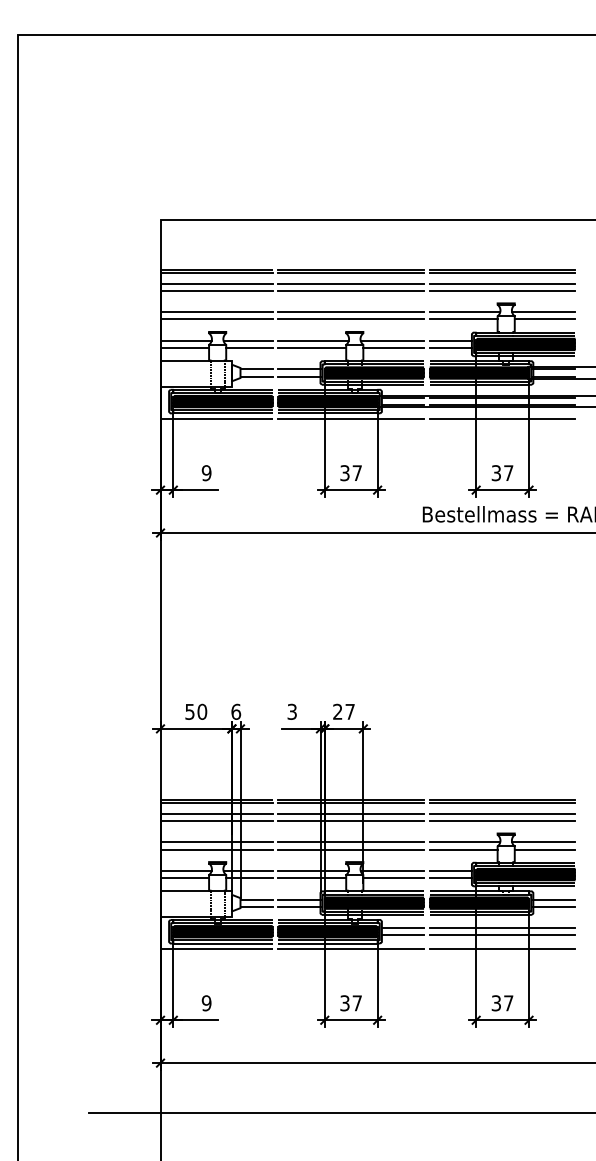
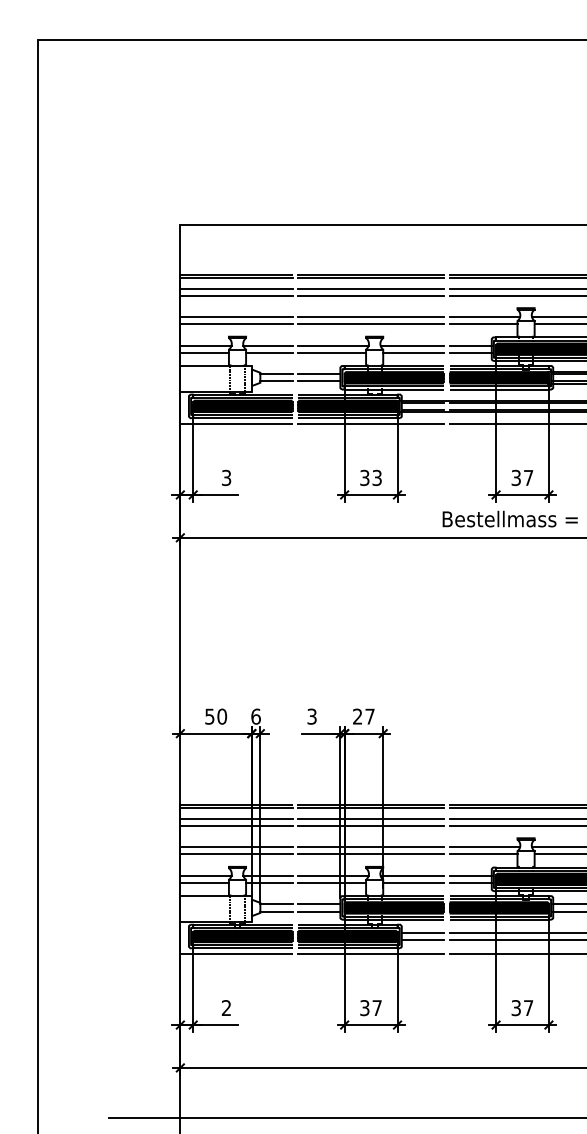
text: (206, 473) -> (226, 478), 9 -> 3
text: (356, 473) -> (376, 478), 37 -> 33
text: (206, 1003) -> (226, 1008), 9 -> 2

